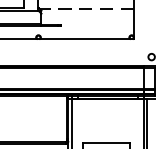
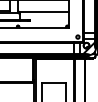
line: (86, 8) -> (43, 11), dashed -> solid

